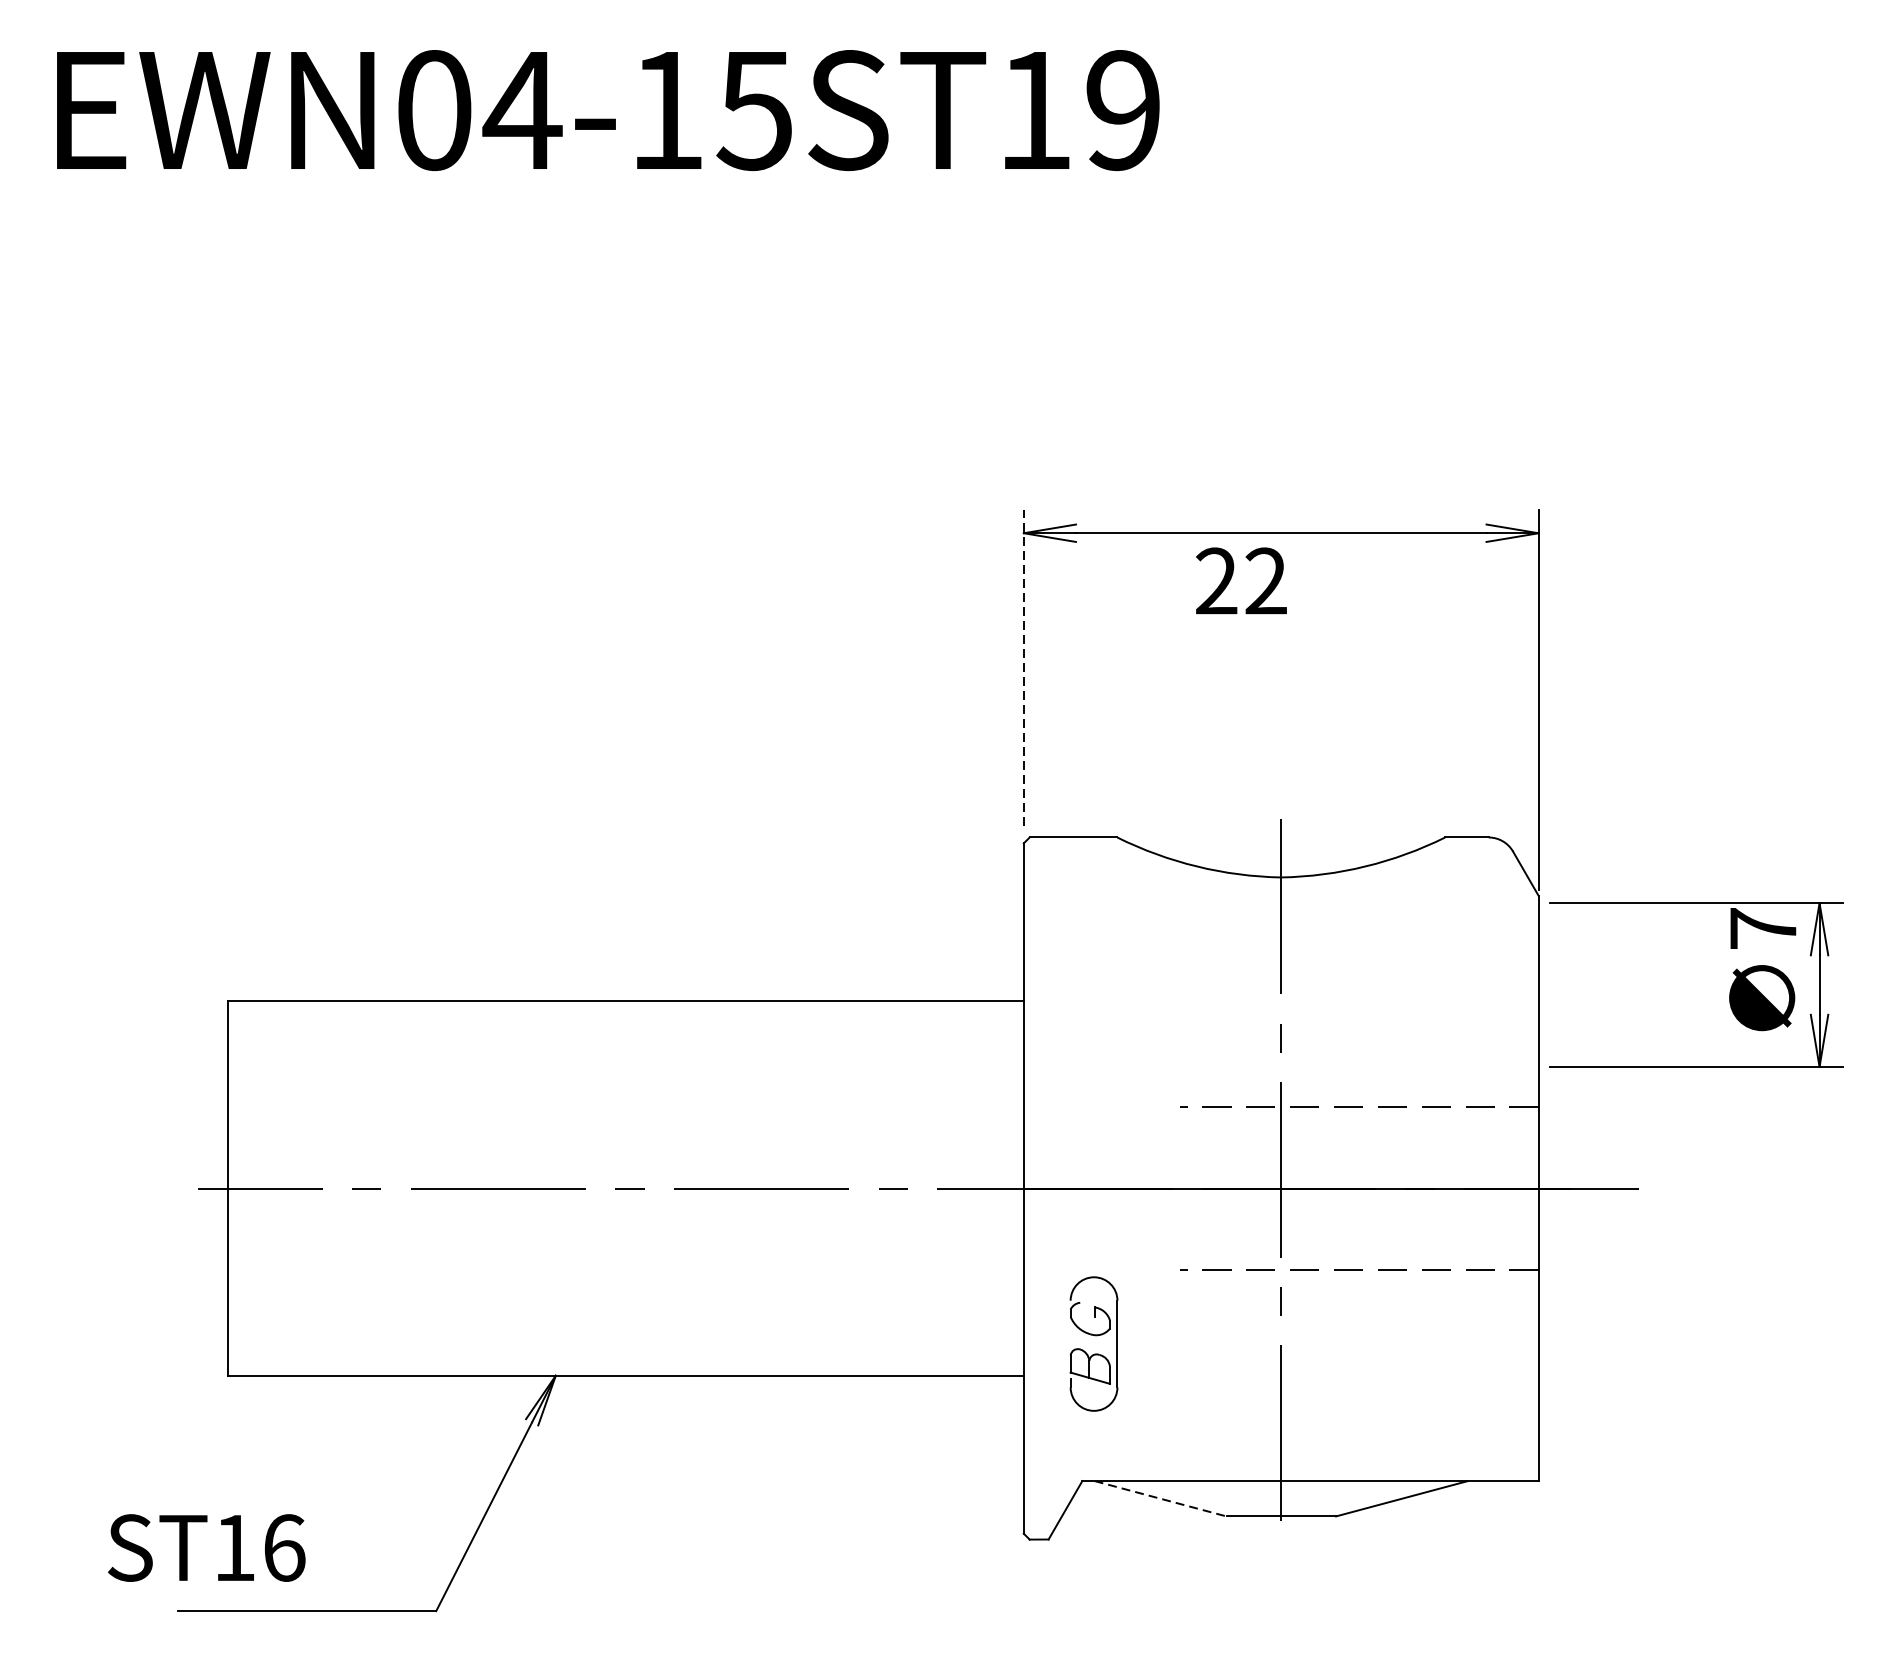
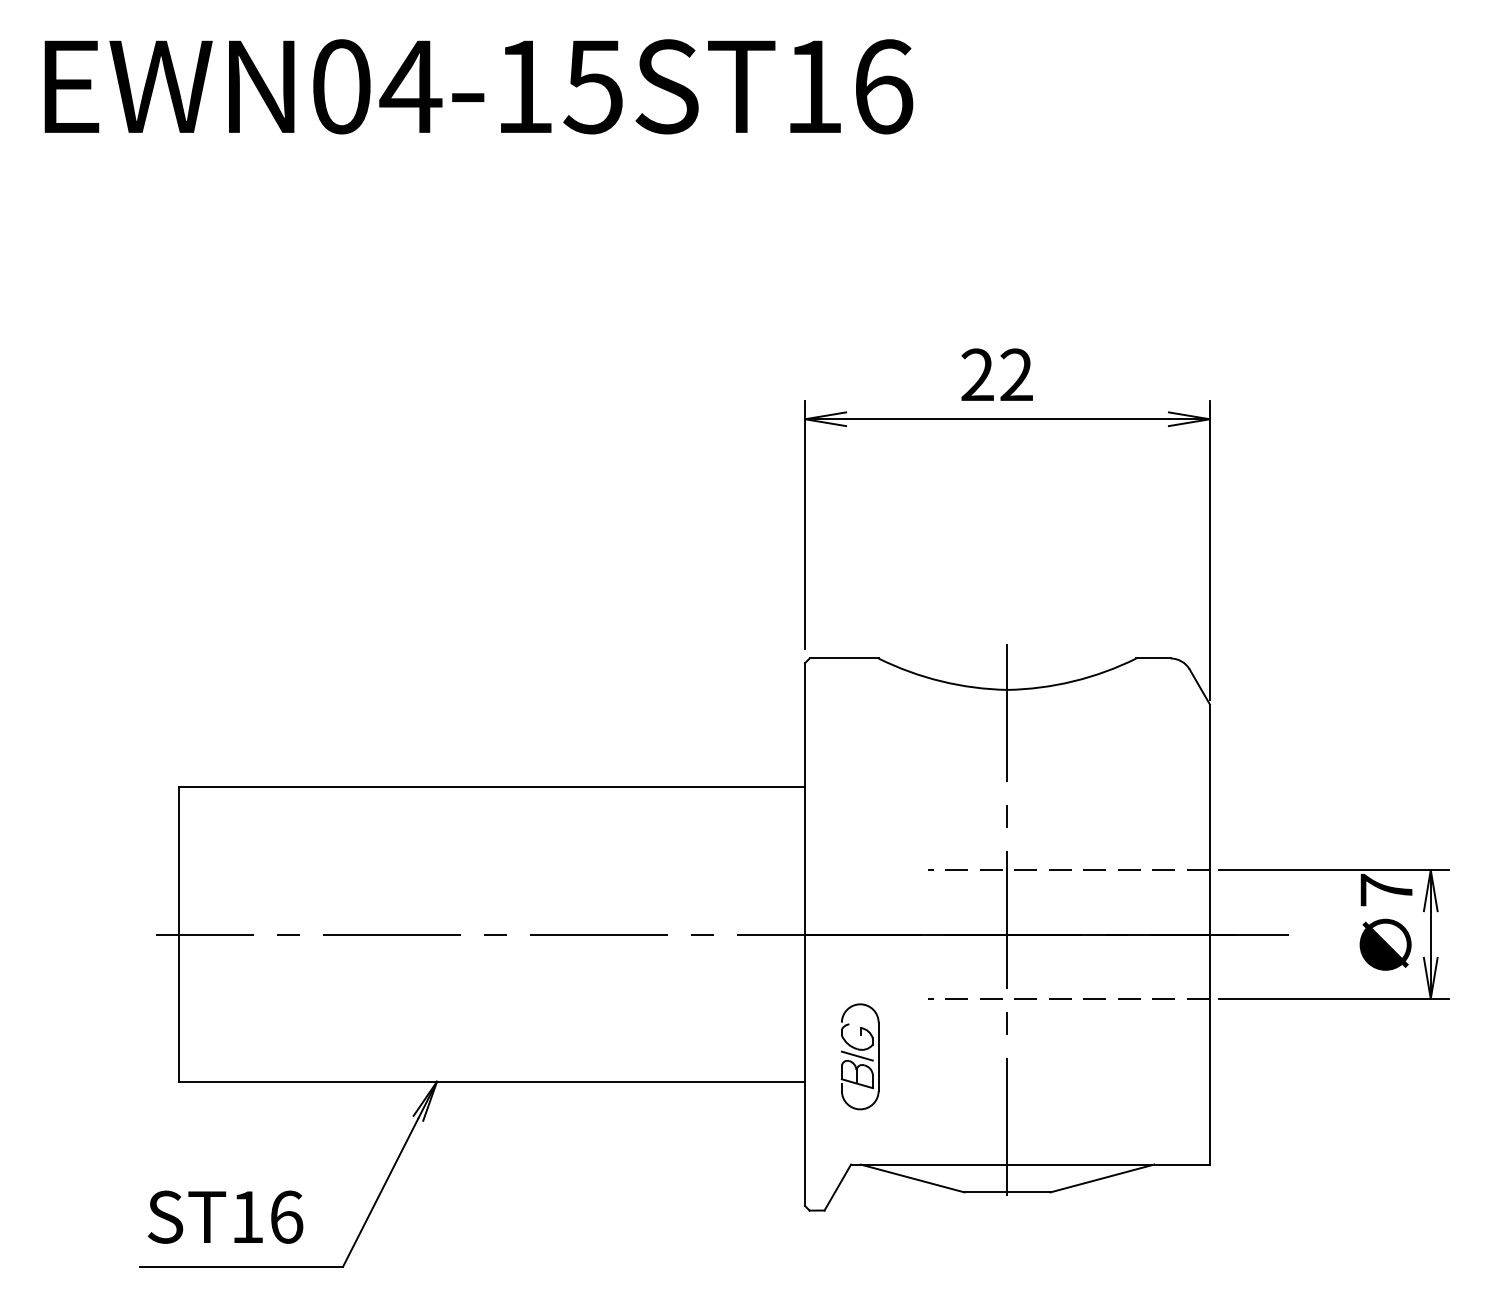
text: (1123, 110) -> (883, 86), EWN04-15ST19 -> EWN04-15ST16
text: (1240, 580) -> (996, 374), moved
line: (1024, 667) -> (805, 524), dashed -> solid
part: (1730, 988) -> (1360, 937), moved
line: (1089, 1342) -> (856, 1055), added
line: (1160, 1498) -> (912, 1178), dashed -> solid
text: (206, 1547) -> (225, 1216), moved

